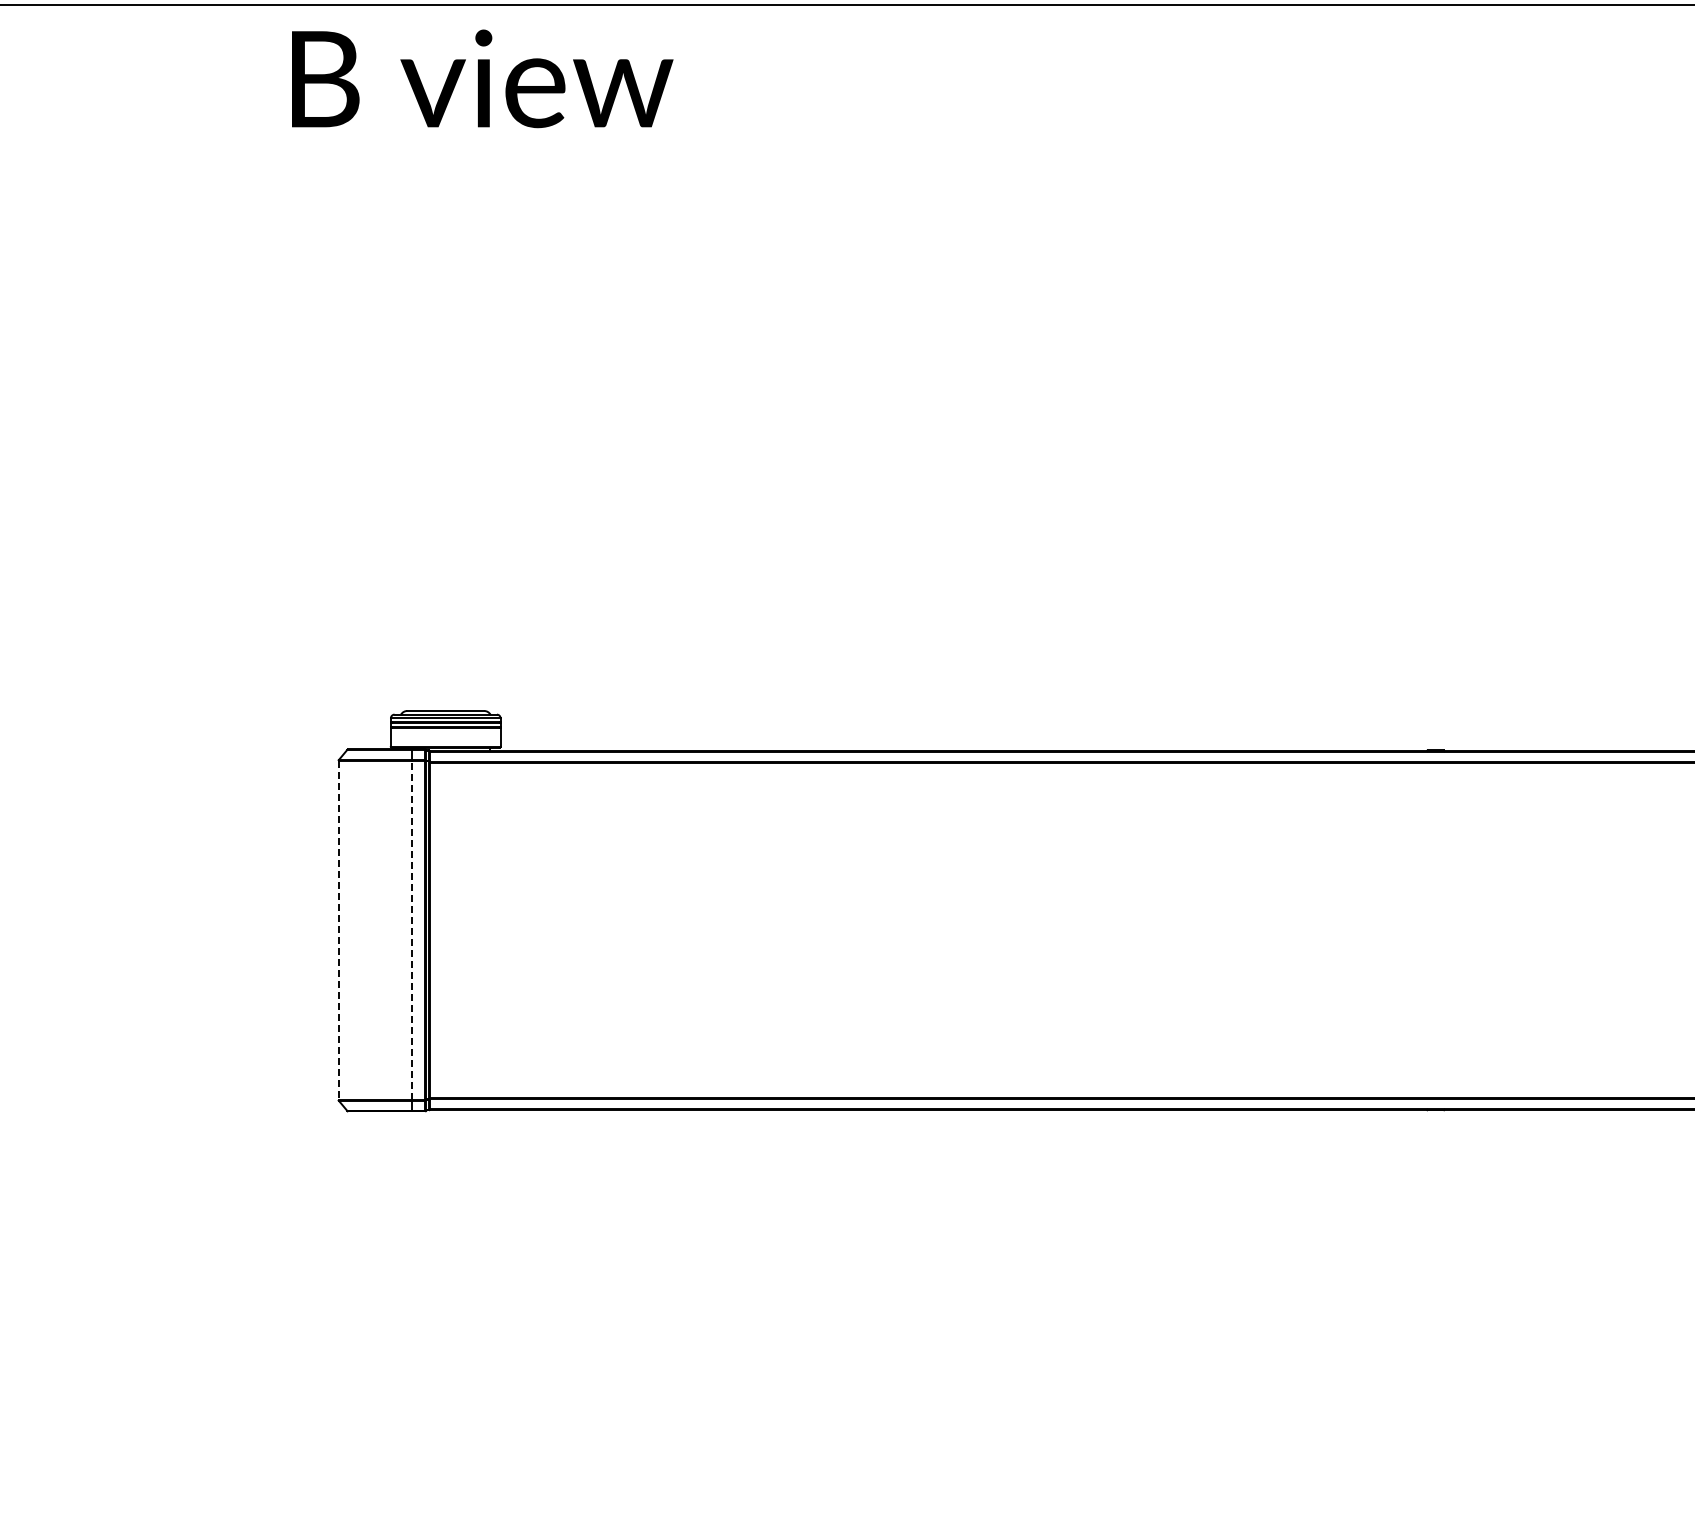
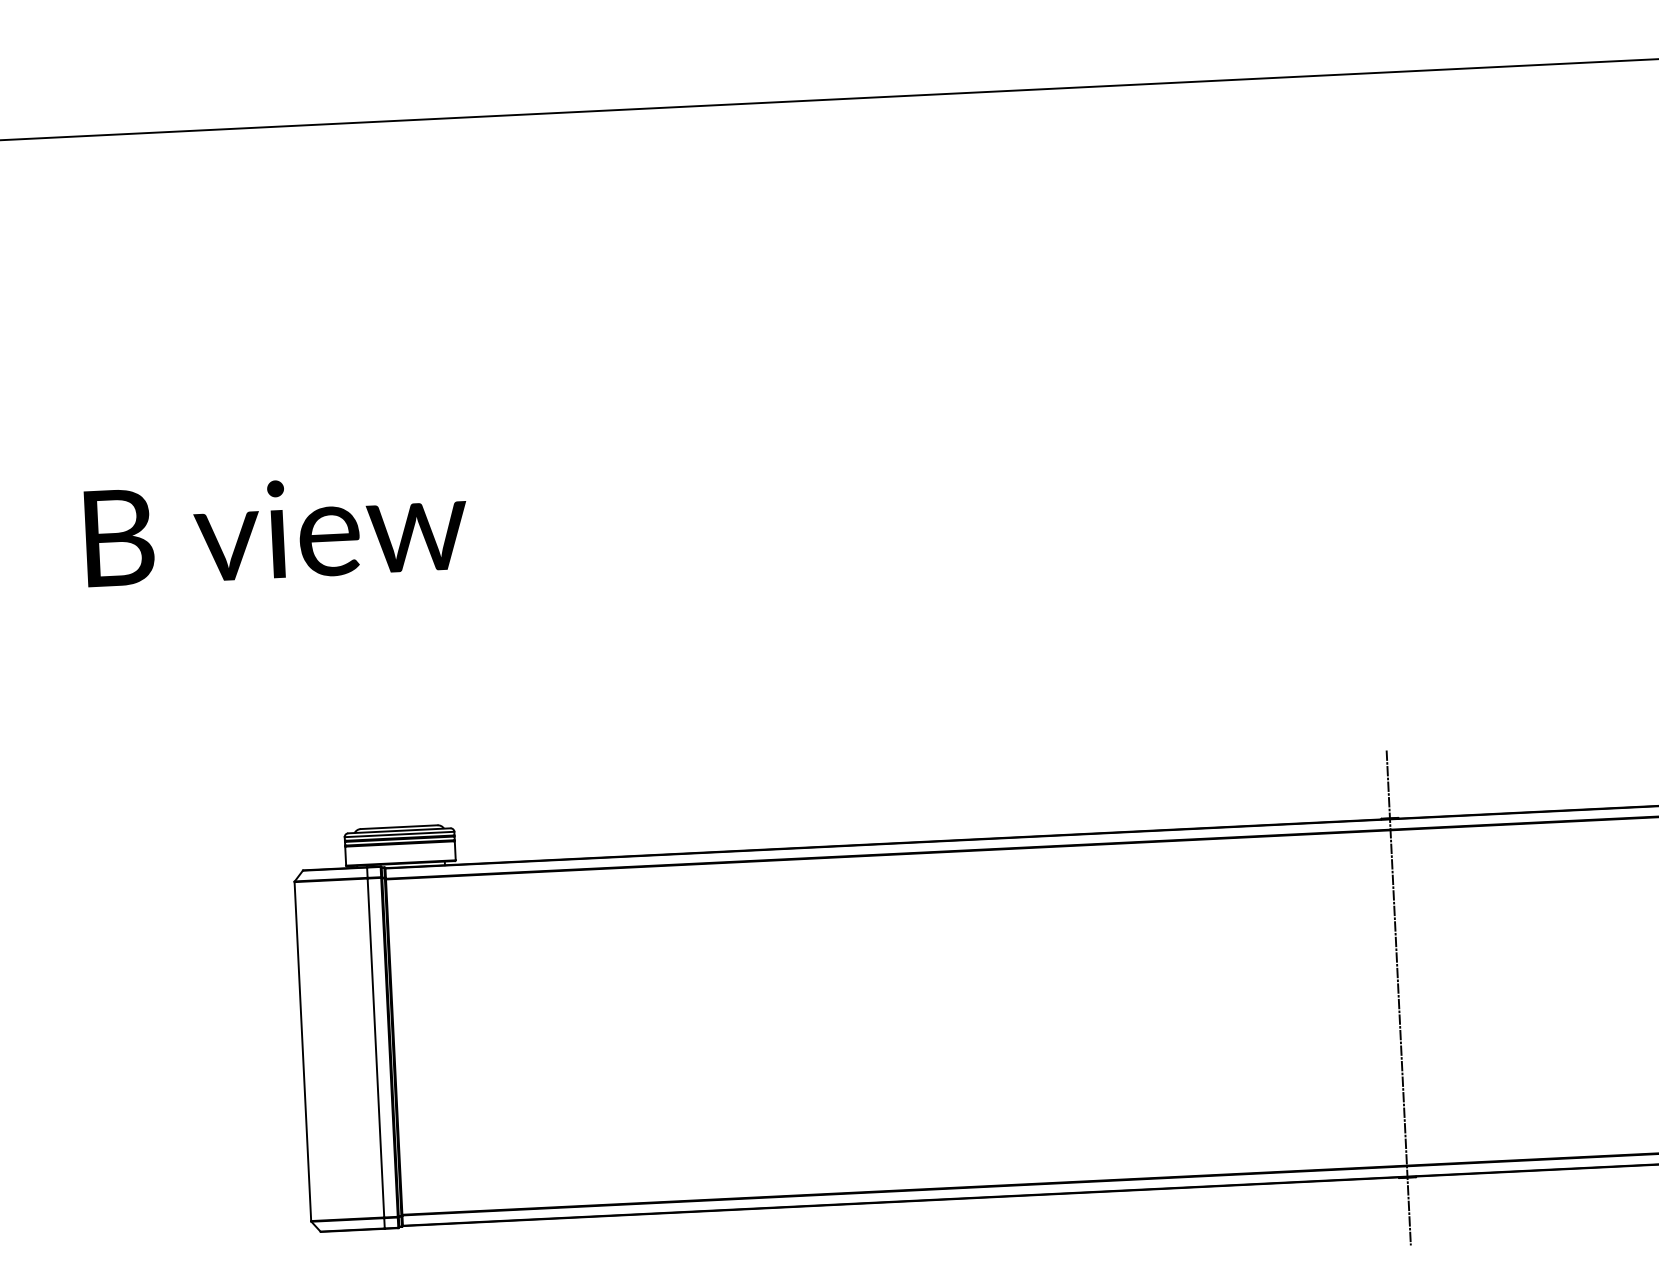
text: (482, 78) -> (276, 529), moved
line: (338, 930) -> (302, 1051), dashed -> solid
line: (411, 930) -> (375, 1048), dashed -> solid
line: (1435, 930) -> (1398, 998), added

